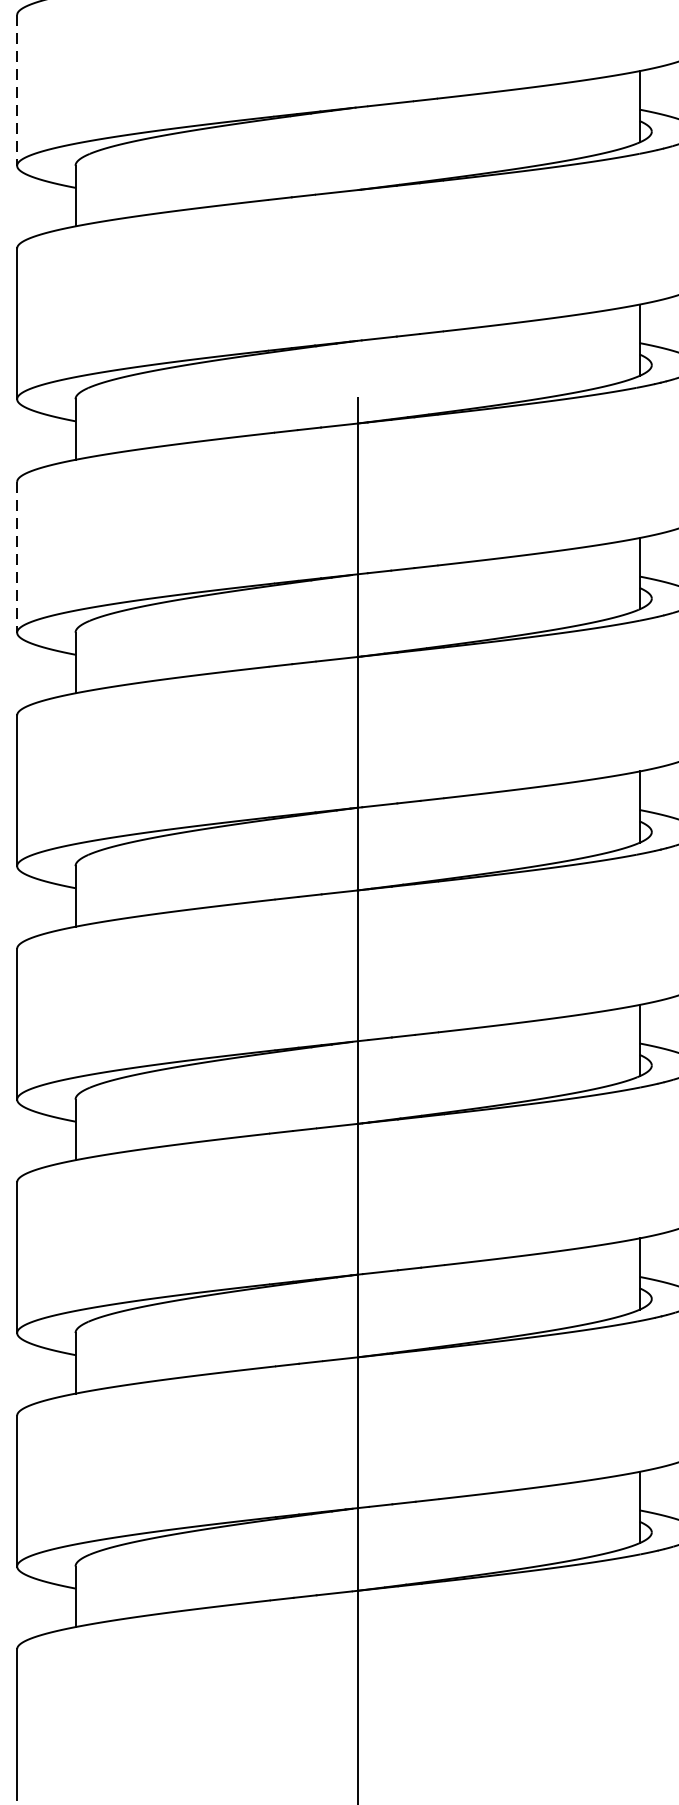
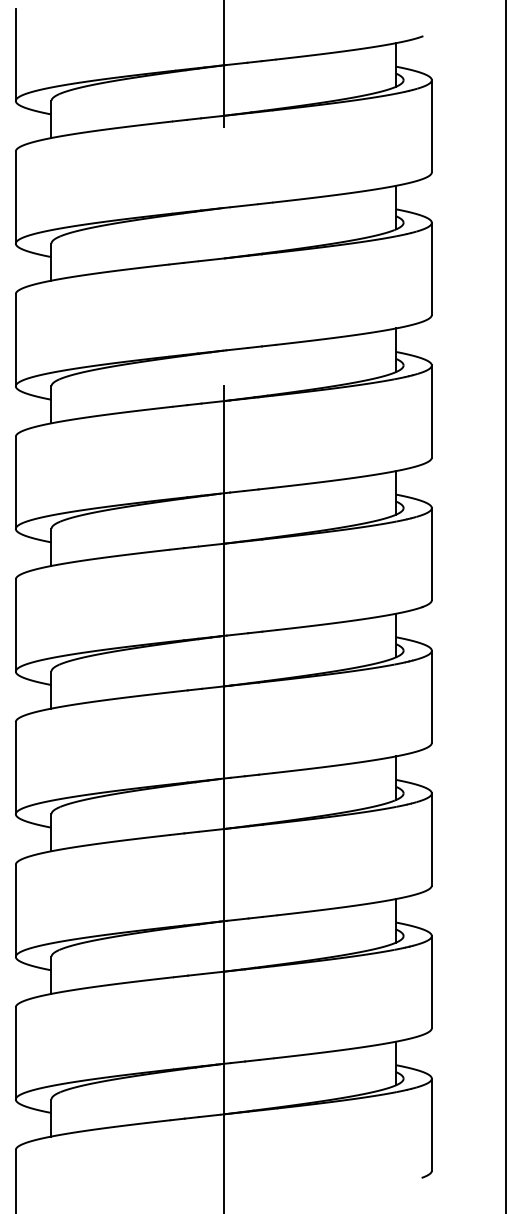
line: (16, 91) -> (15, 198), dashed -> solid
line: (16, 558) -> (15, 483), dashed -> solid

